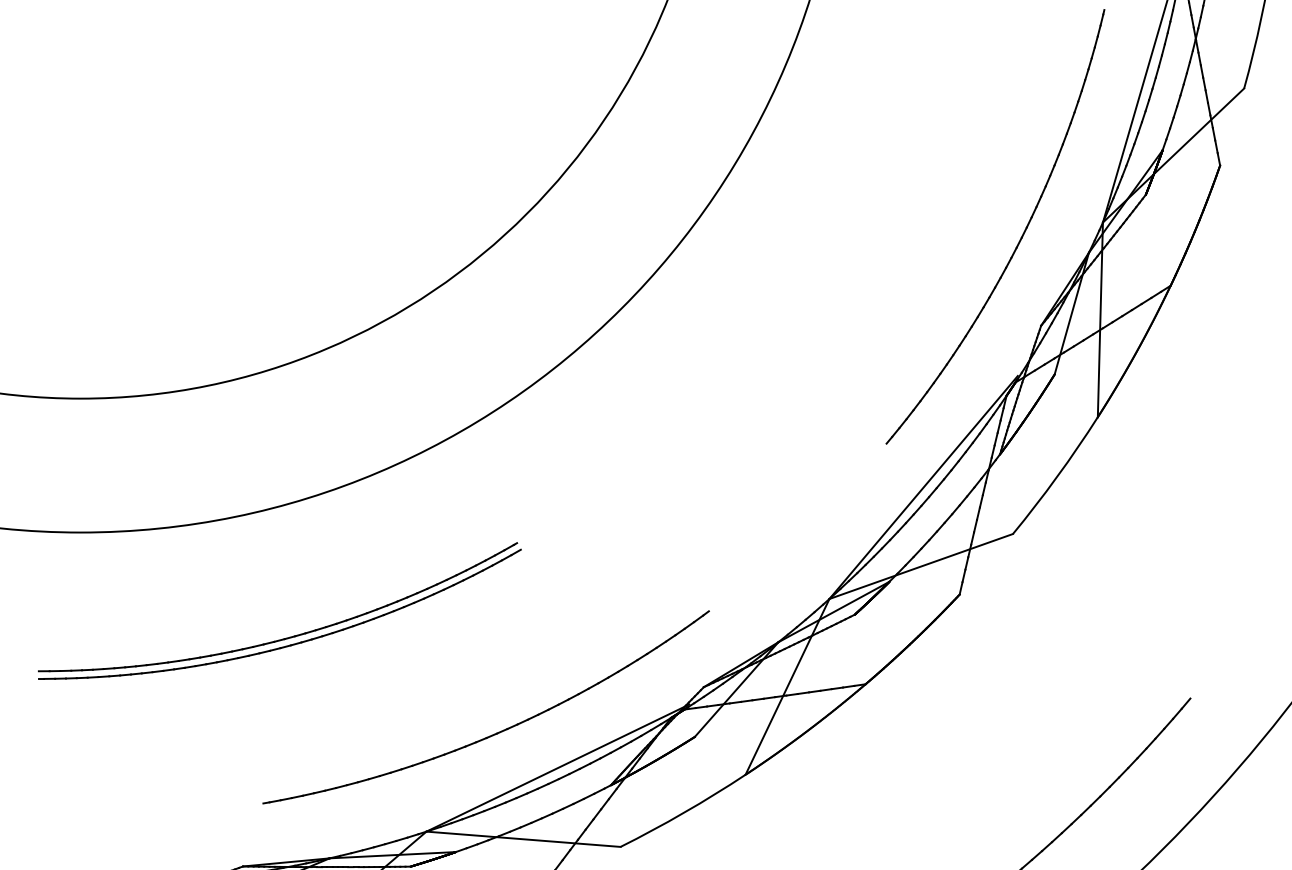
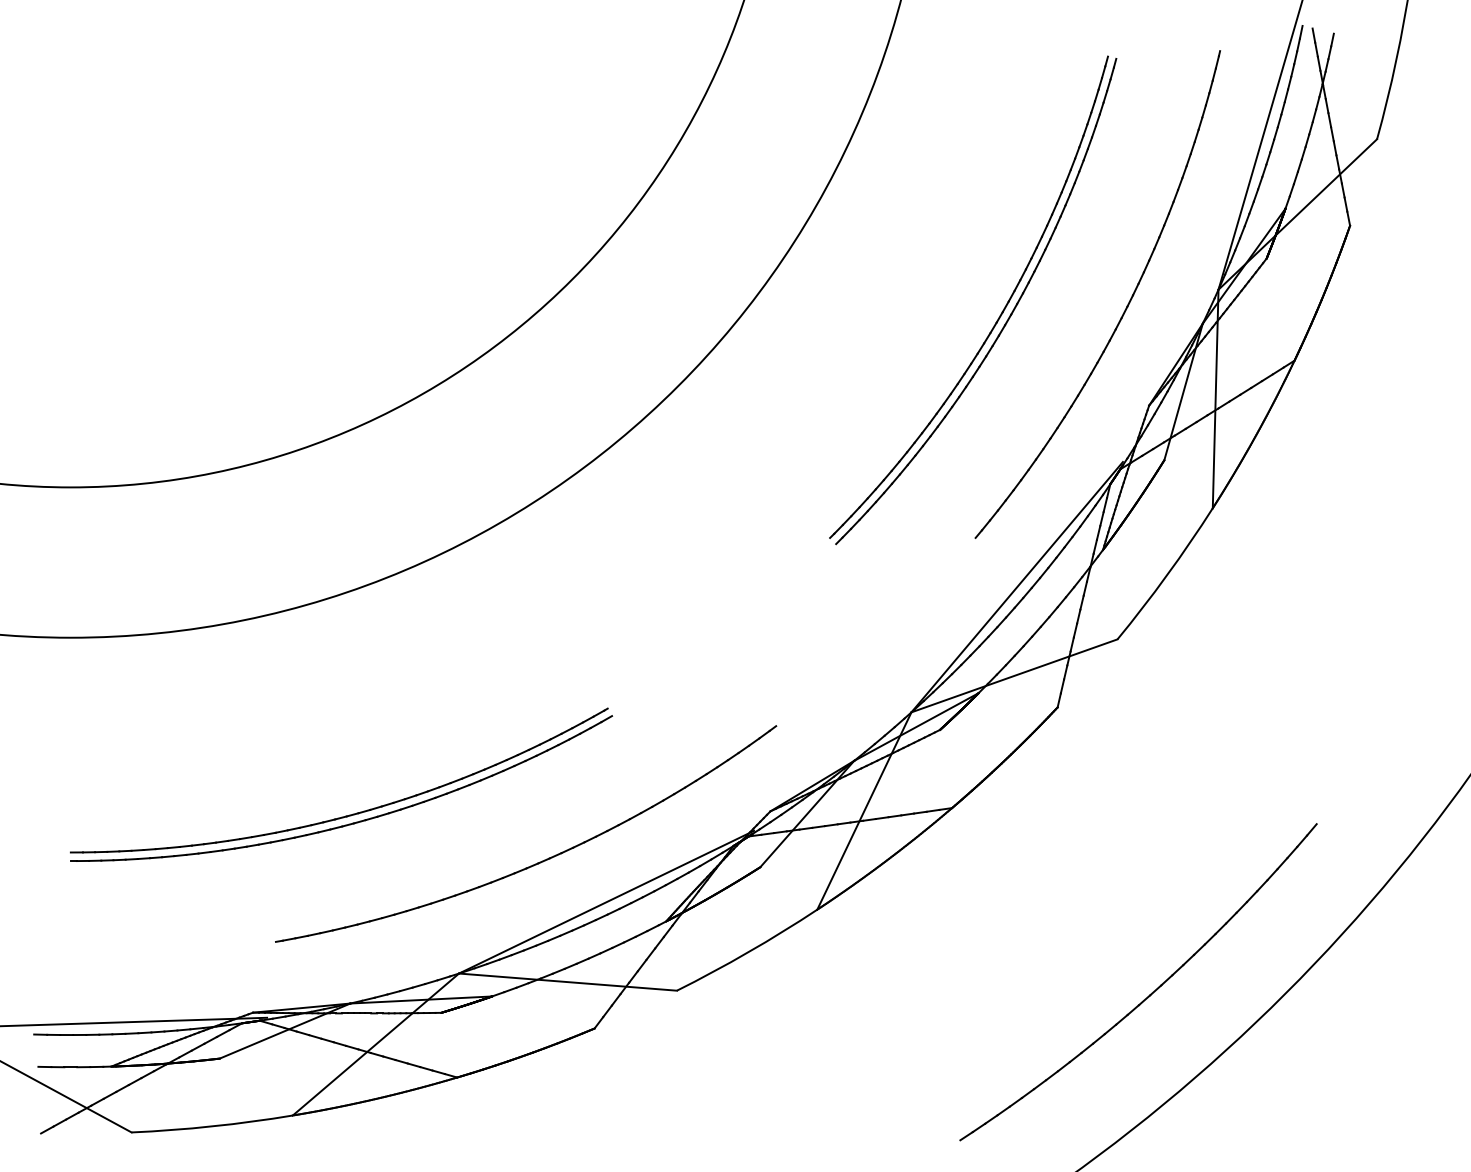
part: (908, 243) -> (1000, 313), added
part: (287, 637) -> (349, 814), moved

